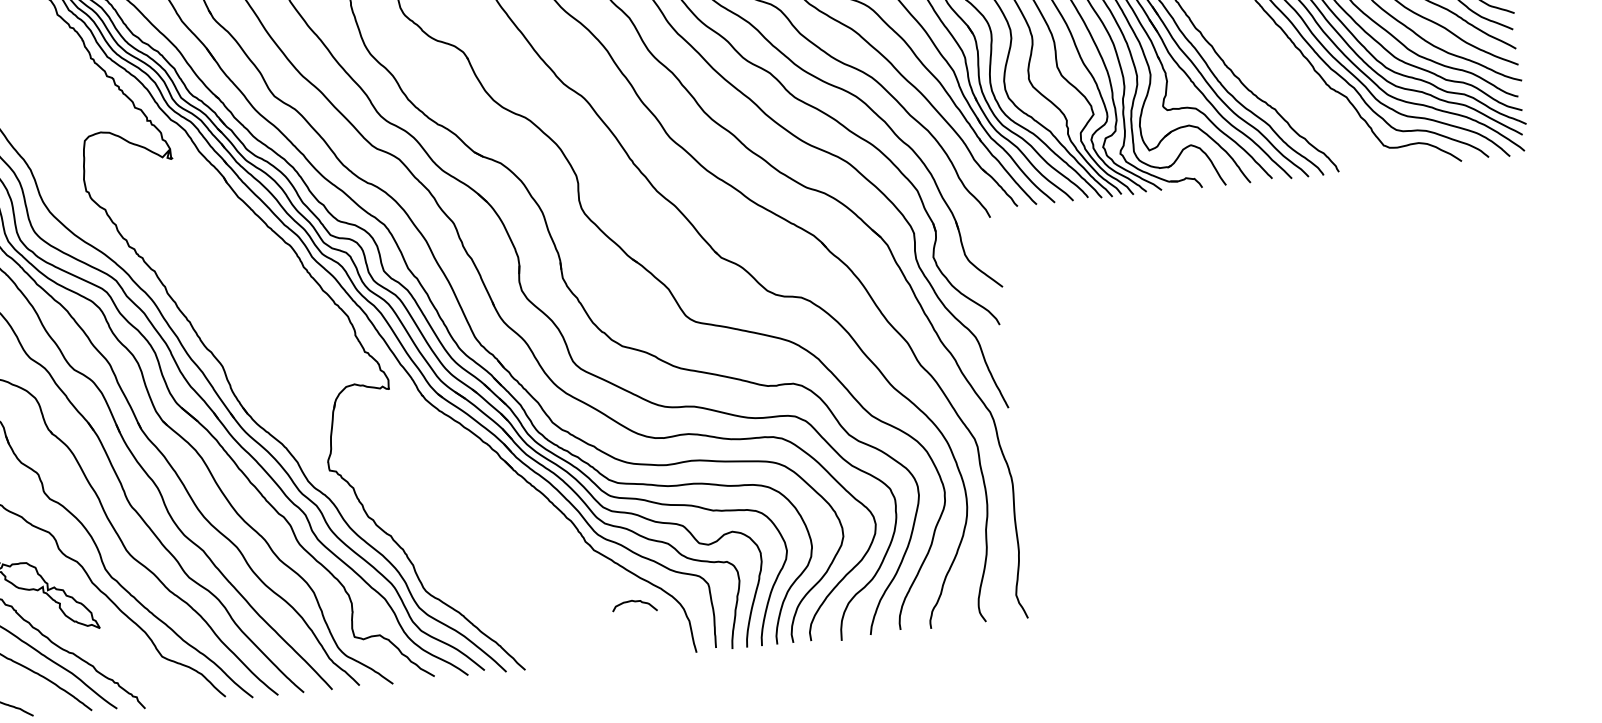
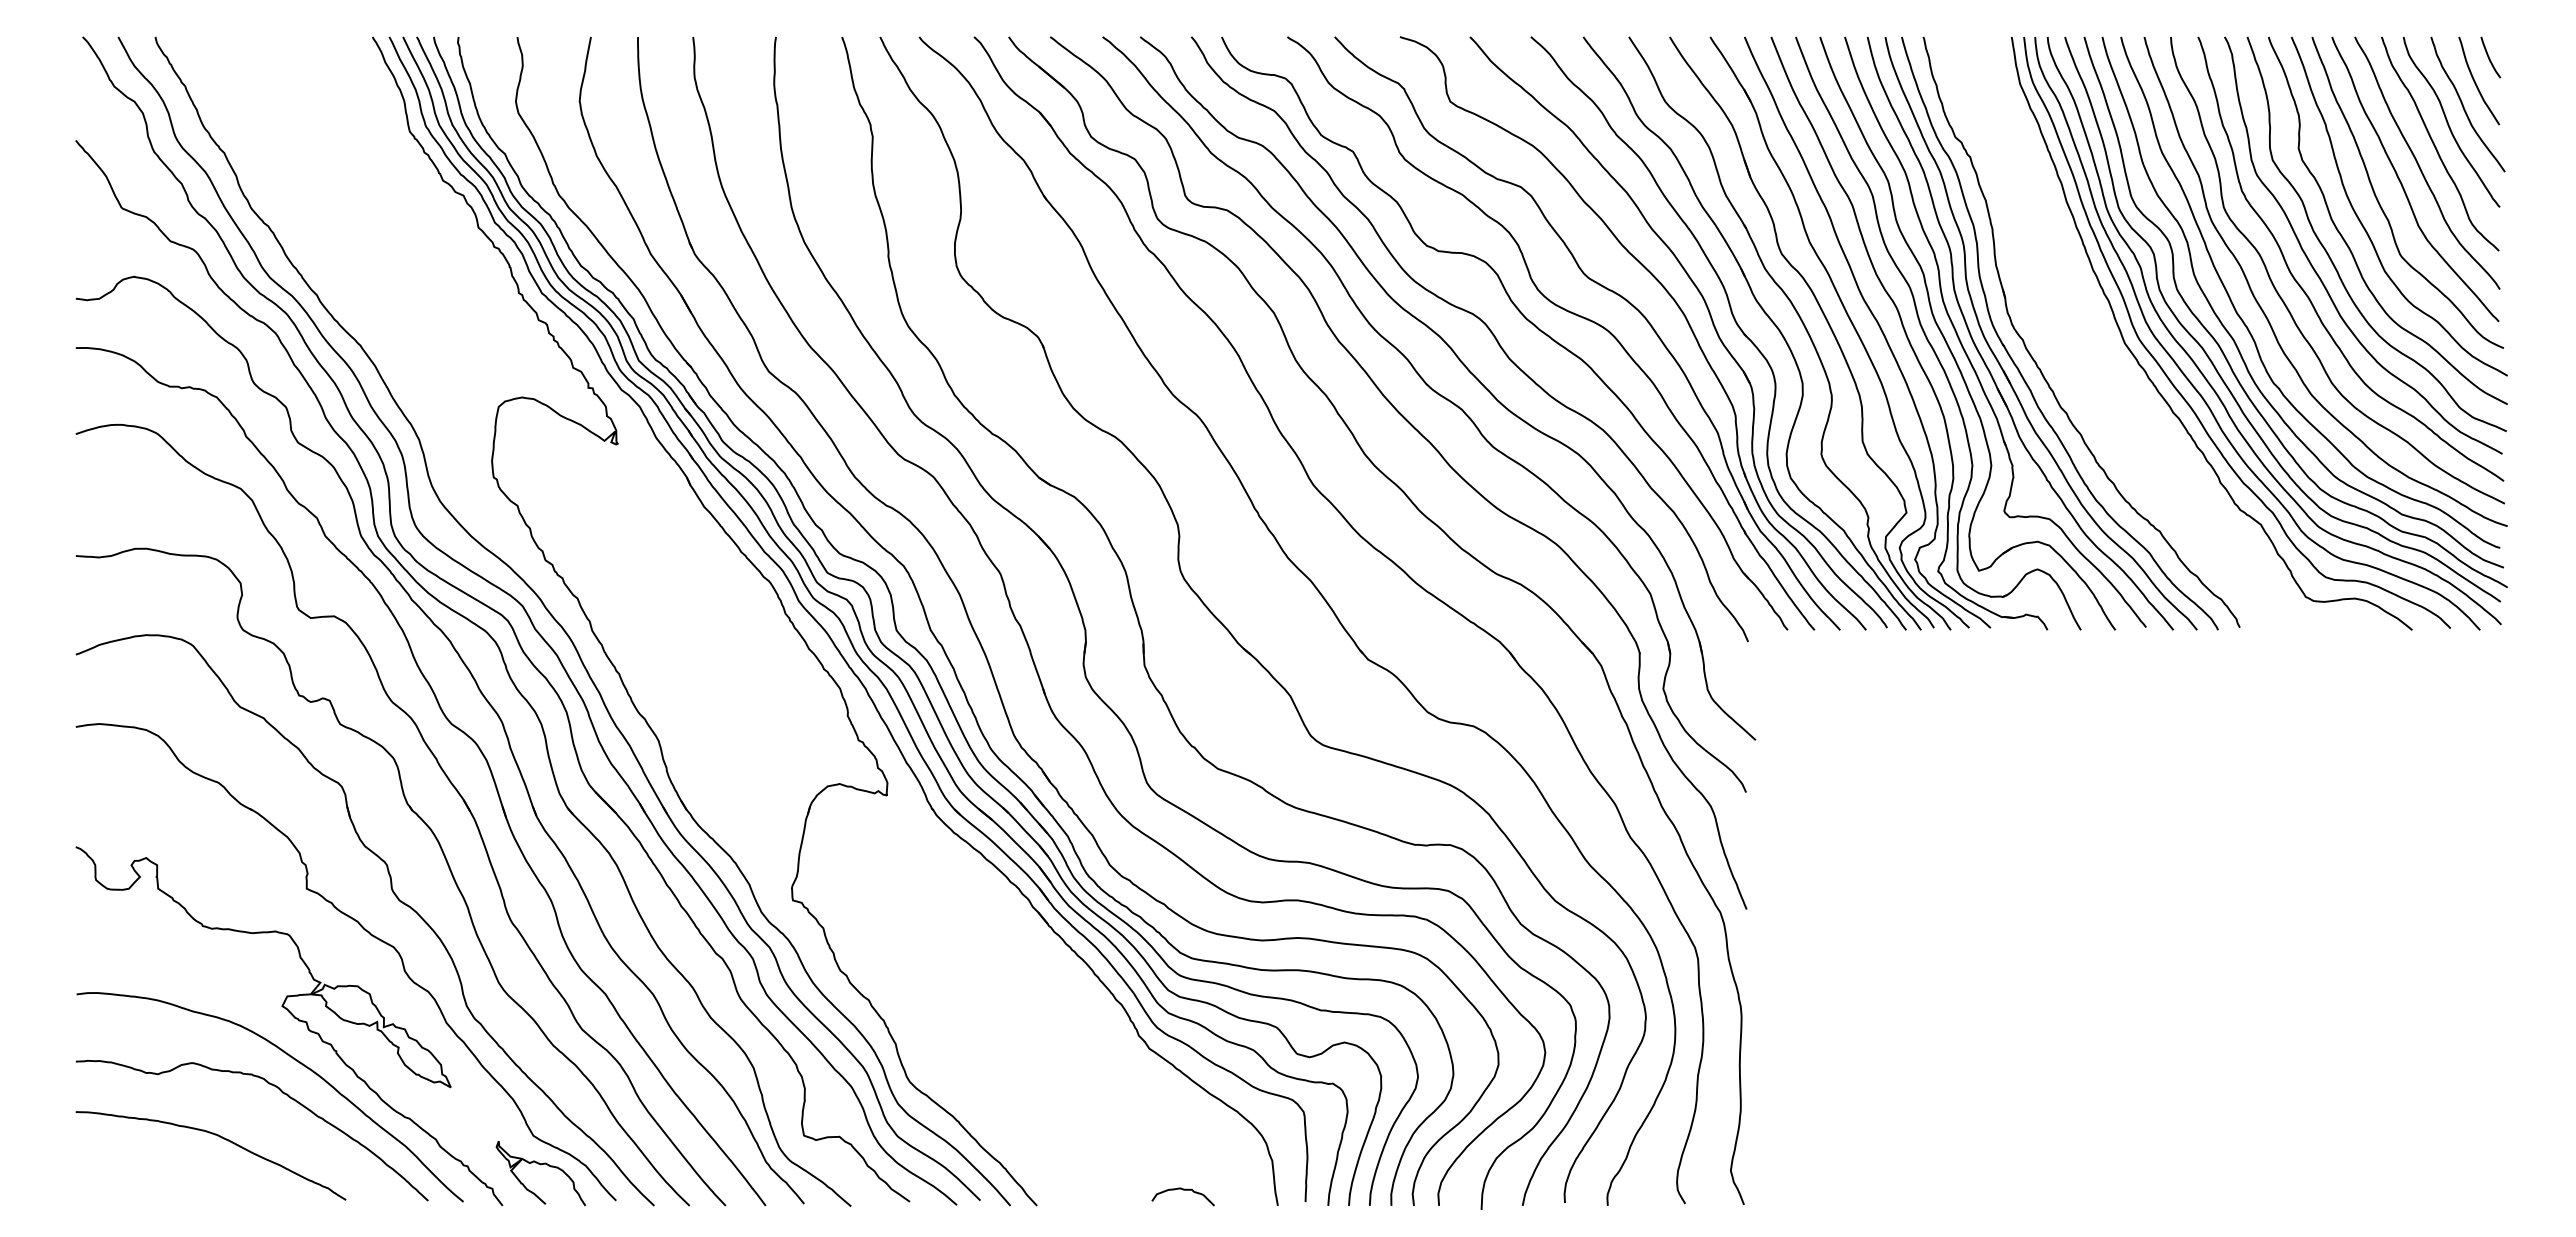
curve: (633, 602) -> (1182, 1190), moved
curve: (169, 677) -> (540, 1165), added

